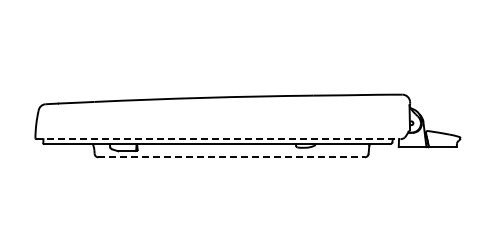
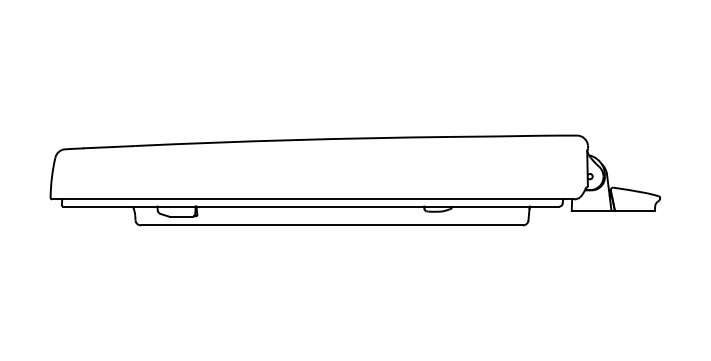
line: (218, 139) -> (313, 199), dashed -> solid
line: (232, 157) -> (333, 225), dashed -> solid

